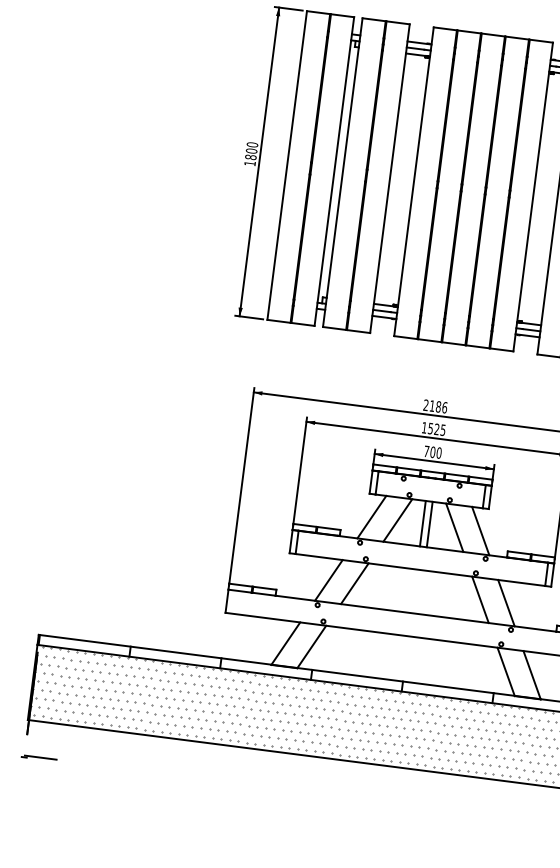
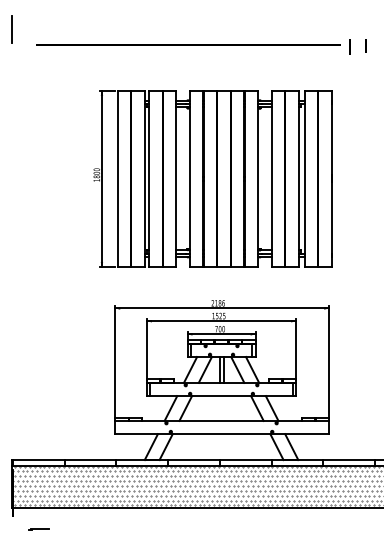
line: (37, 758) -> (38, 529), moved

